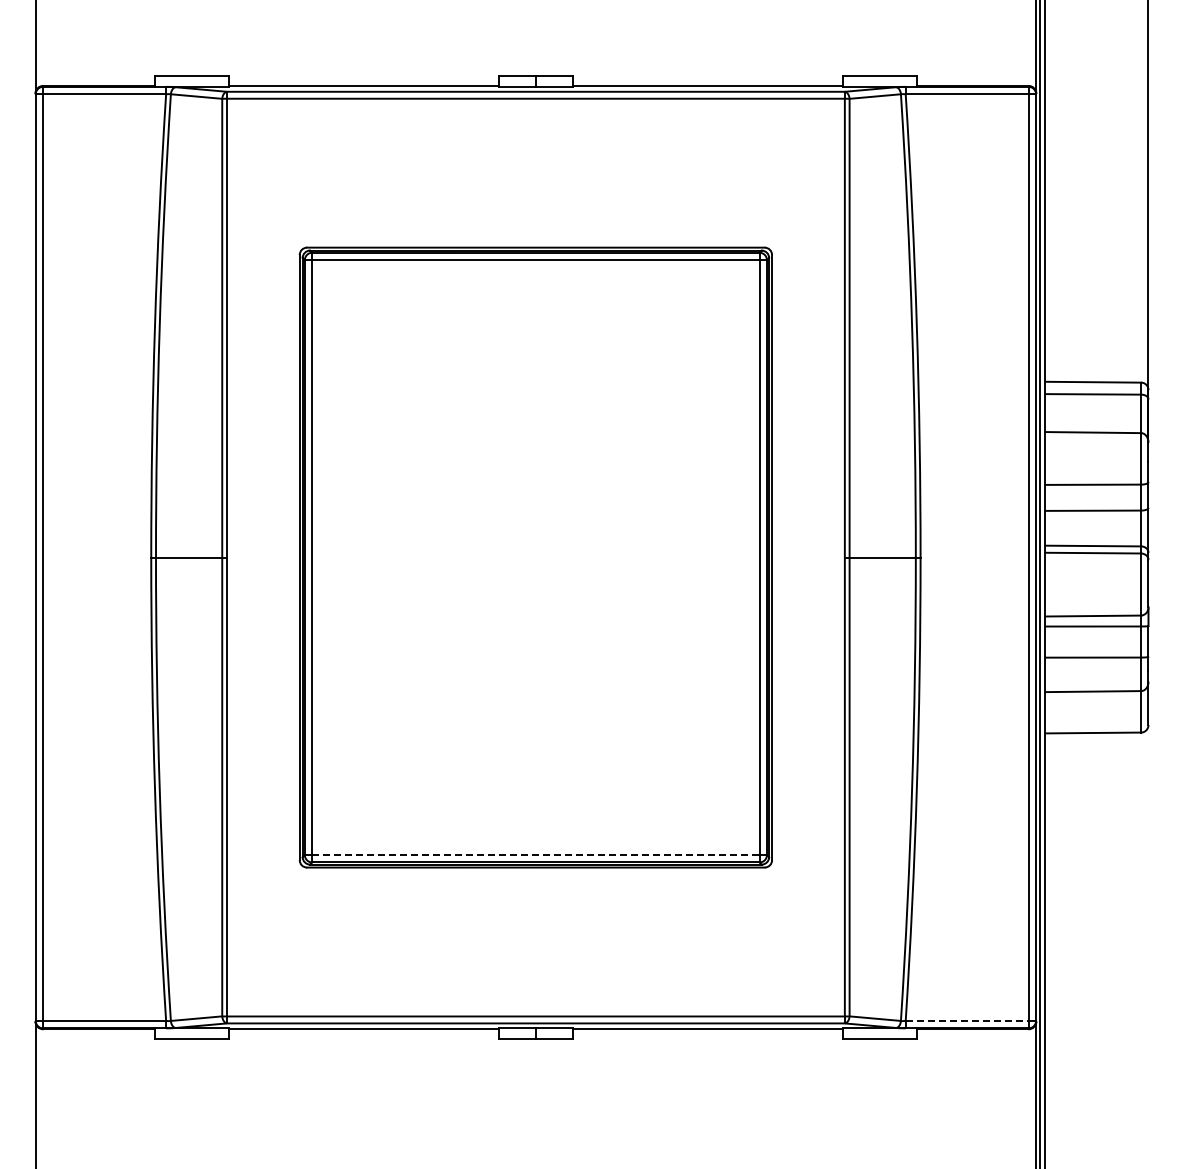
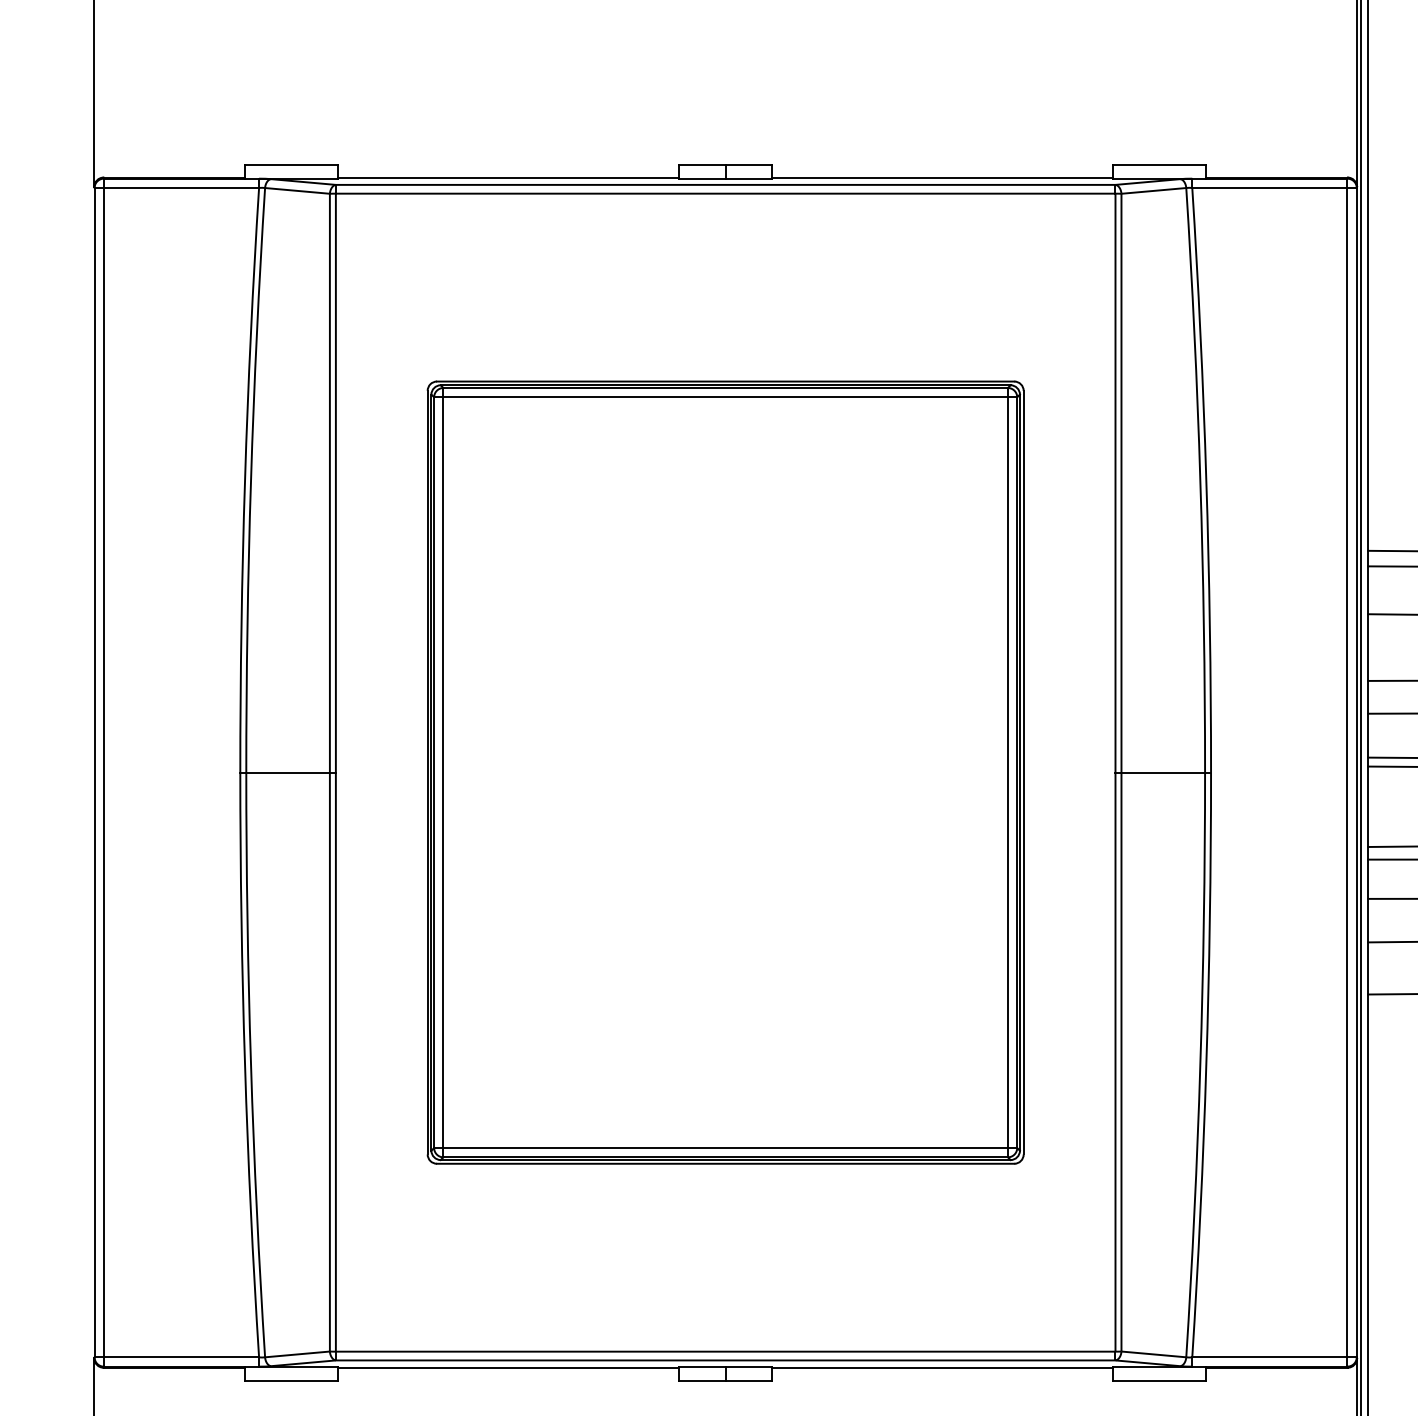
line: (535, 855) -> (725, 1148), dashed -> solid
line: (967, 1021) -> (1270, 1358), dashed -> solid

